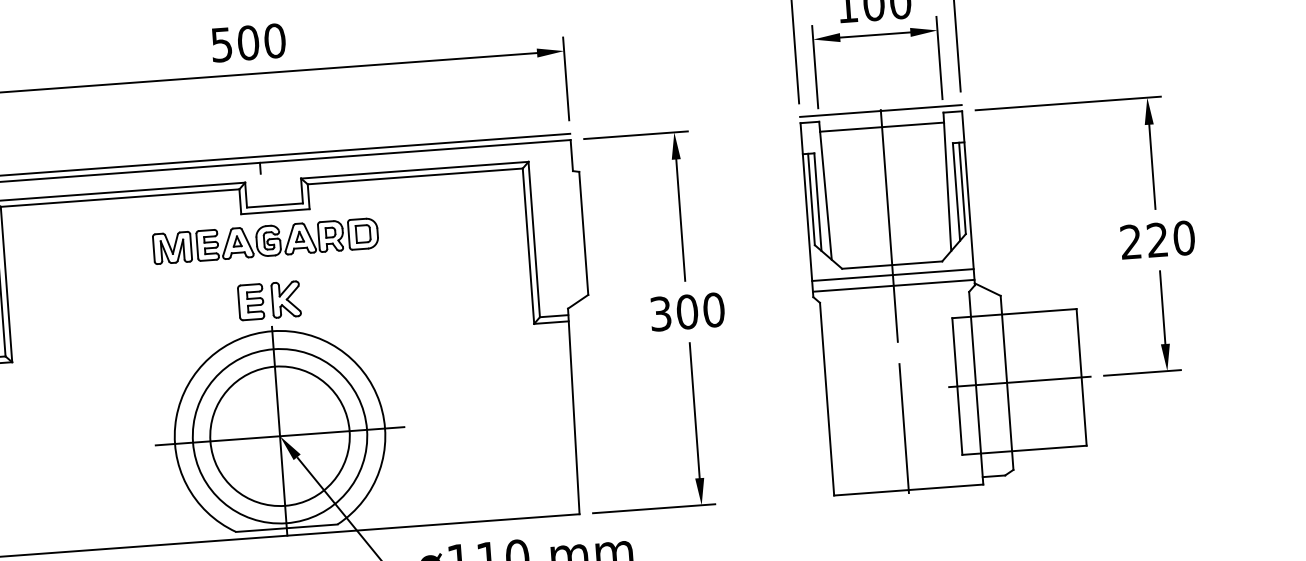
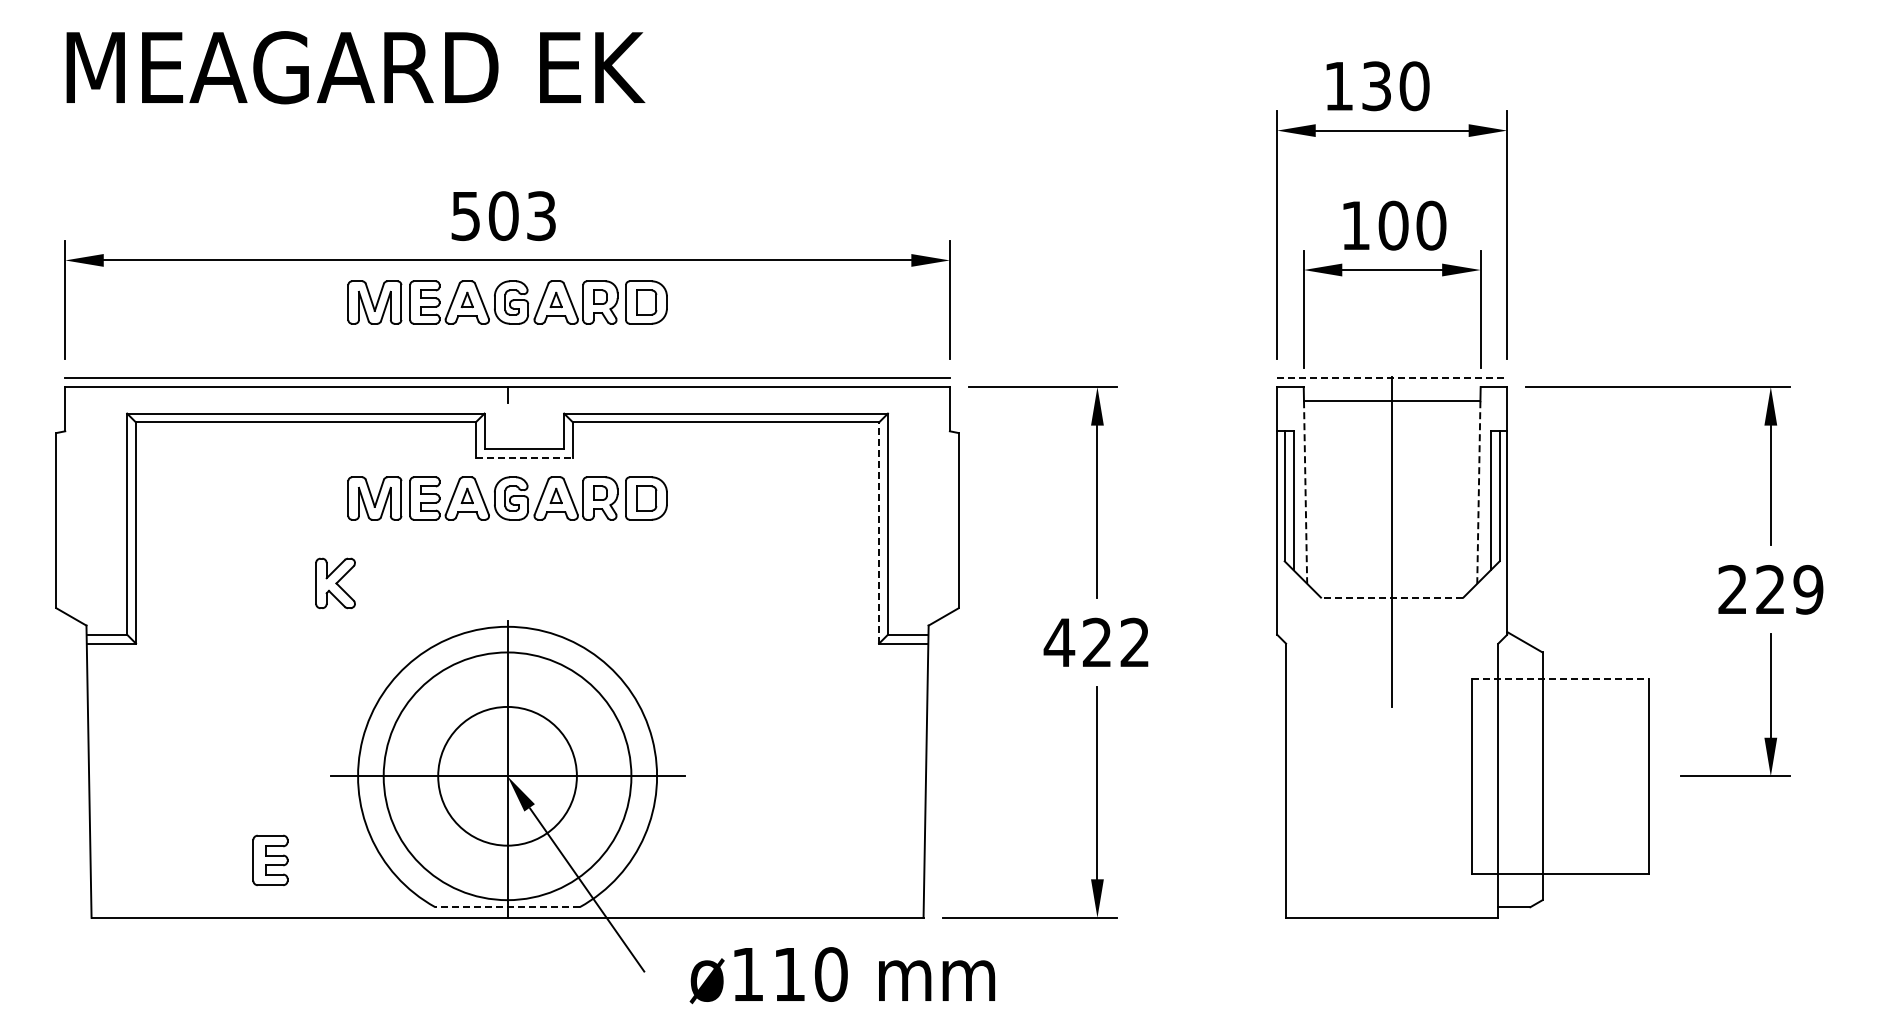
text: (275, 41) -> (541, 216), 500 -> 503
part: (255, 103) -> (507, 302), added
line: (881, 111) -> (1392, 378), solid -> dashed
line: (947, 187) -> (1478, 493), solid -> dashed
line: (825, 196) -> (1305, 493), solid -> dashed
line: (275, 211) -> (524, 457), solid -> dashed
text: (1184, 237) -> (1808, 589), 220 -> 229
line: (528, 246) -> (879, 533), solid -> dashed
line: (891, 265) -> (1391, 597), solid -> dashed
line: (893, 274) -> (1392, 611), removed
line: (893, 286) -> (1392, 627), removed
part: (286, 299) -> (335, 583), moved
part: (251, 301) -> (270, 859), moved
text: (686, 311) -> (1096, 642), 300 -> 422
line: (1014, 313) -> (1560, 679), solid -> dashed
line: (1019, 382) -> (1560, 776), removed
line: (904, 428) -> (1392, 830), removed
circle: (280, 436) -> (507, 776), size x0.7
line: (286, 528) -> (507, 907), solid -> dashed

